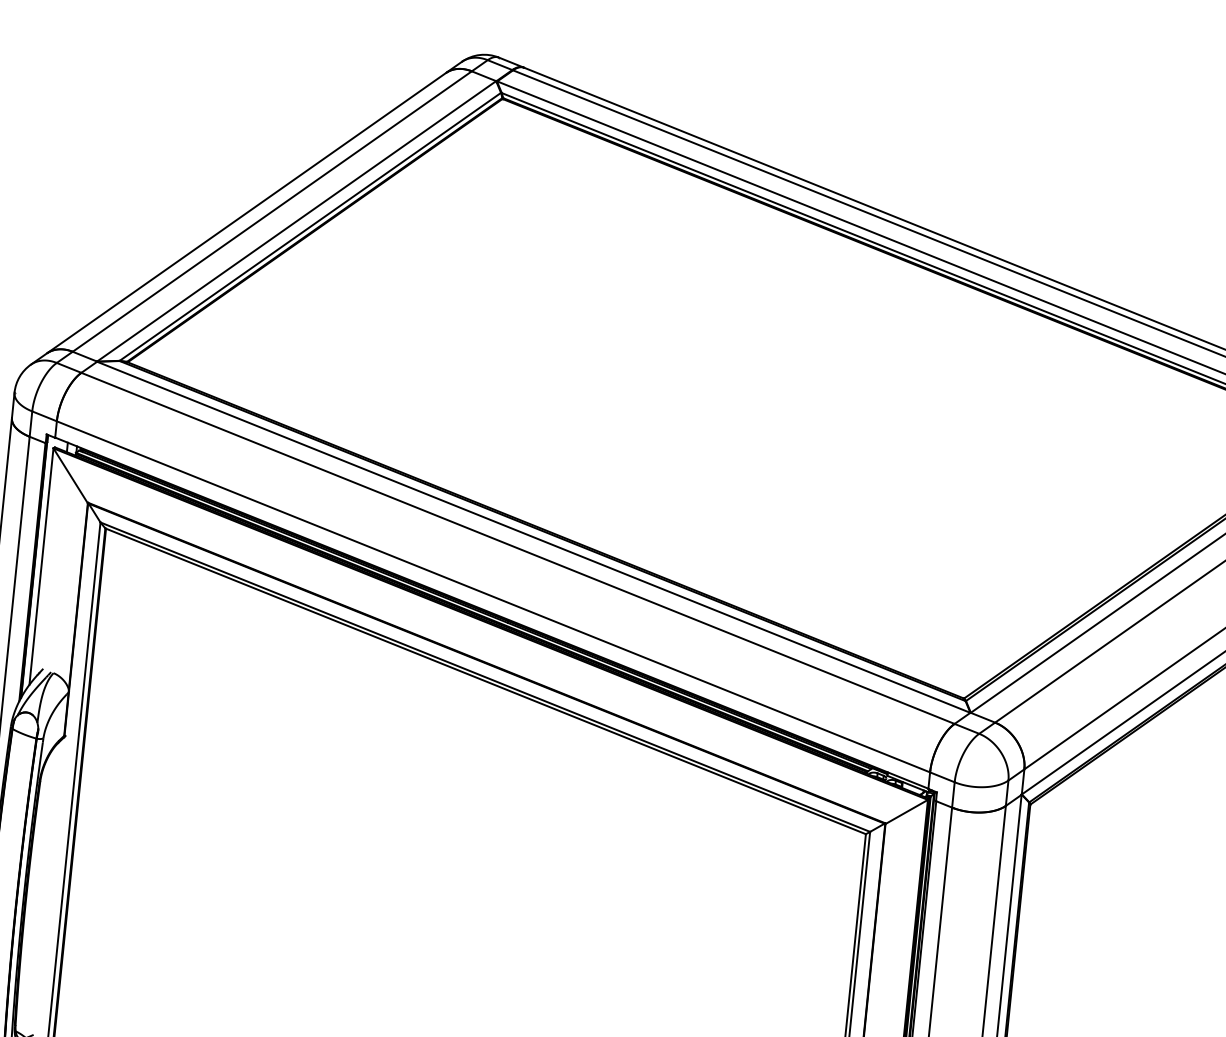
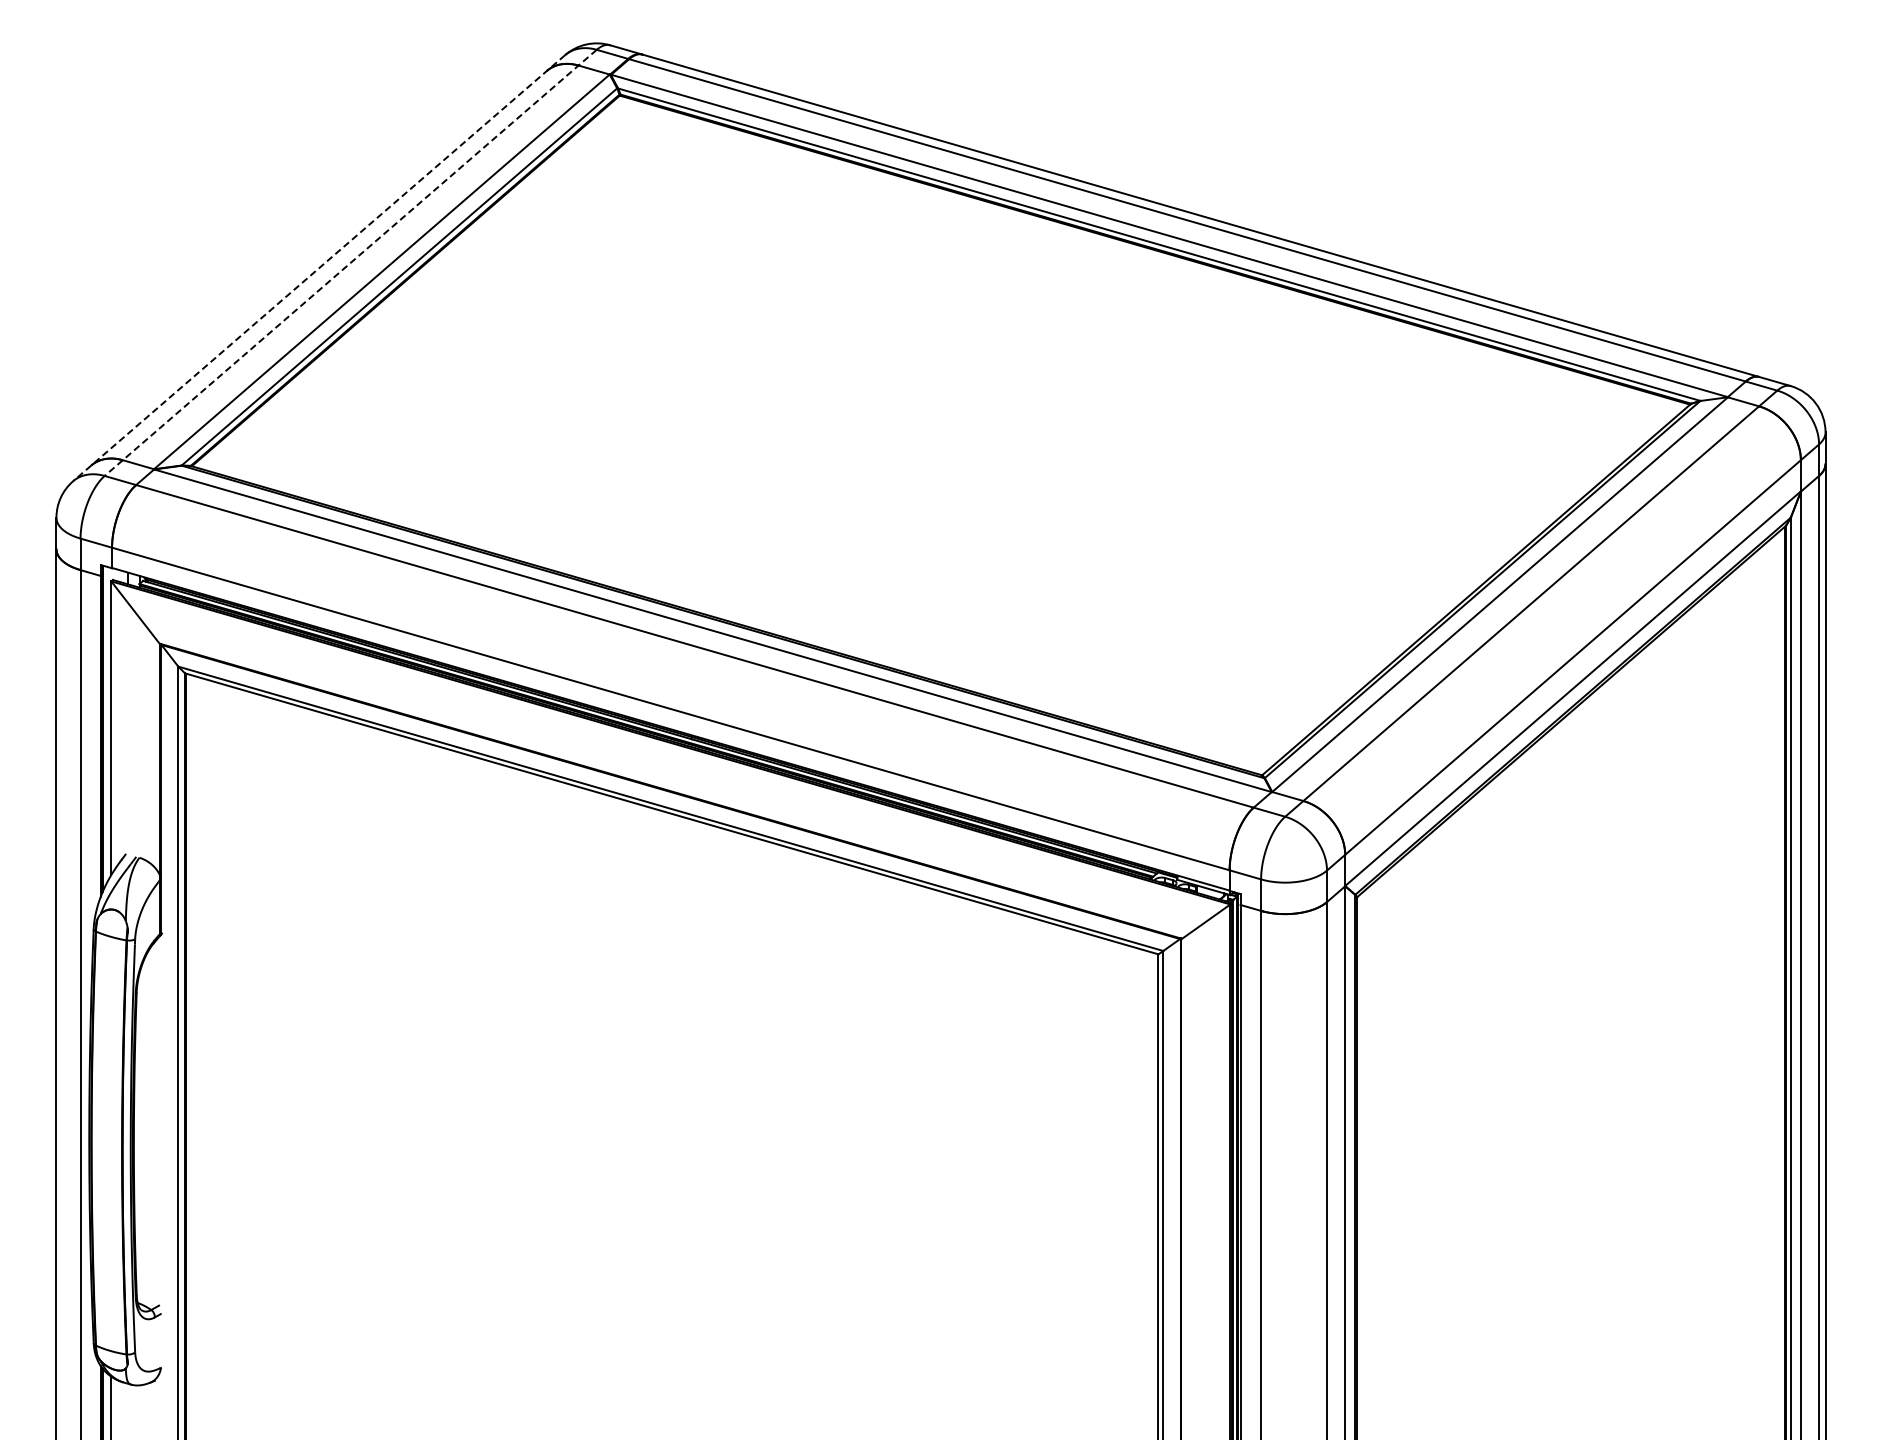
line: (272, 212) -> (350, 263), solid -> dashed
line: (245, 213) -> (318, 268), solid -> dashed

